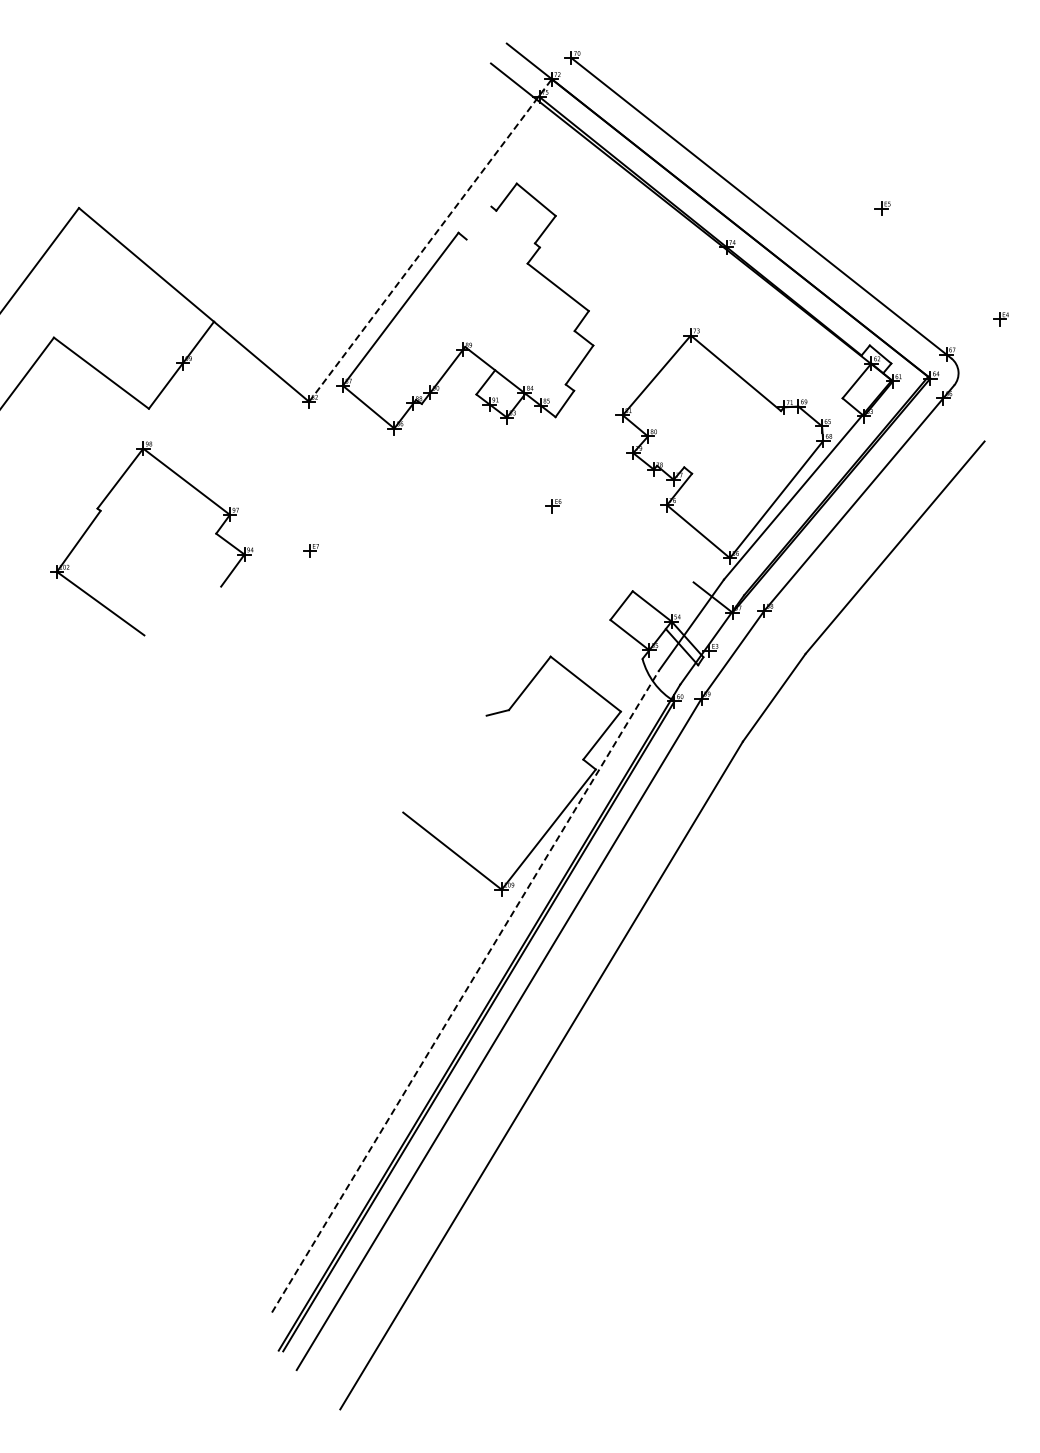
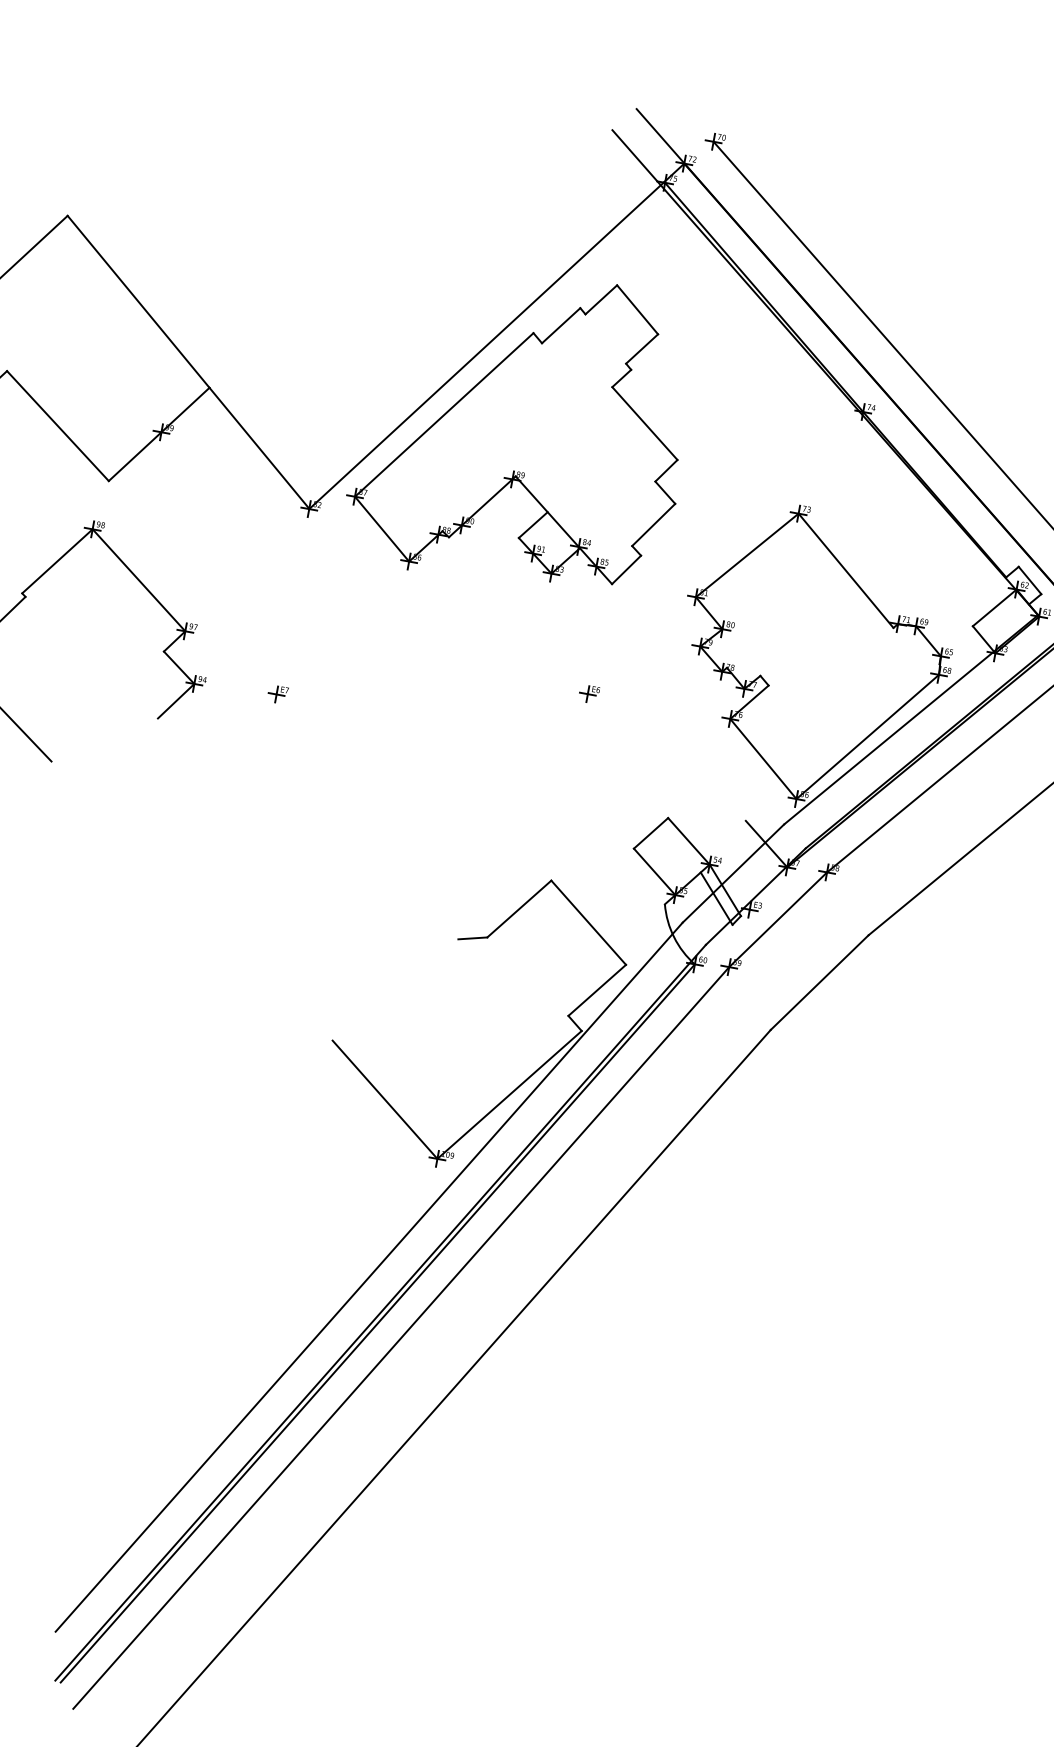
line: (478, 222) -> (560, 324), added
line: (430, 240) -> (496, 336), dashed -> solid
line: (465, 991) -> (369, 1277), dashed -> solid

